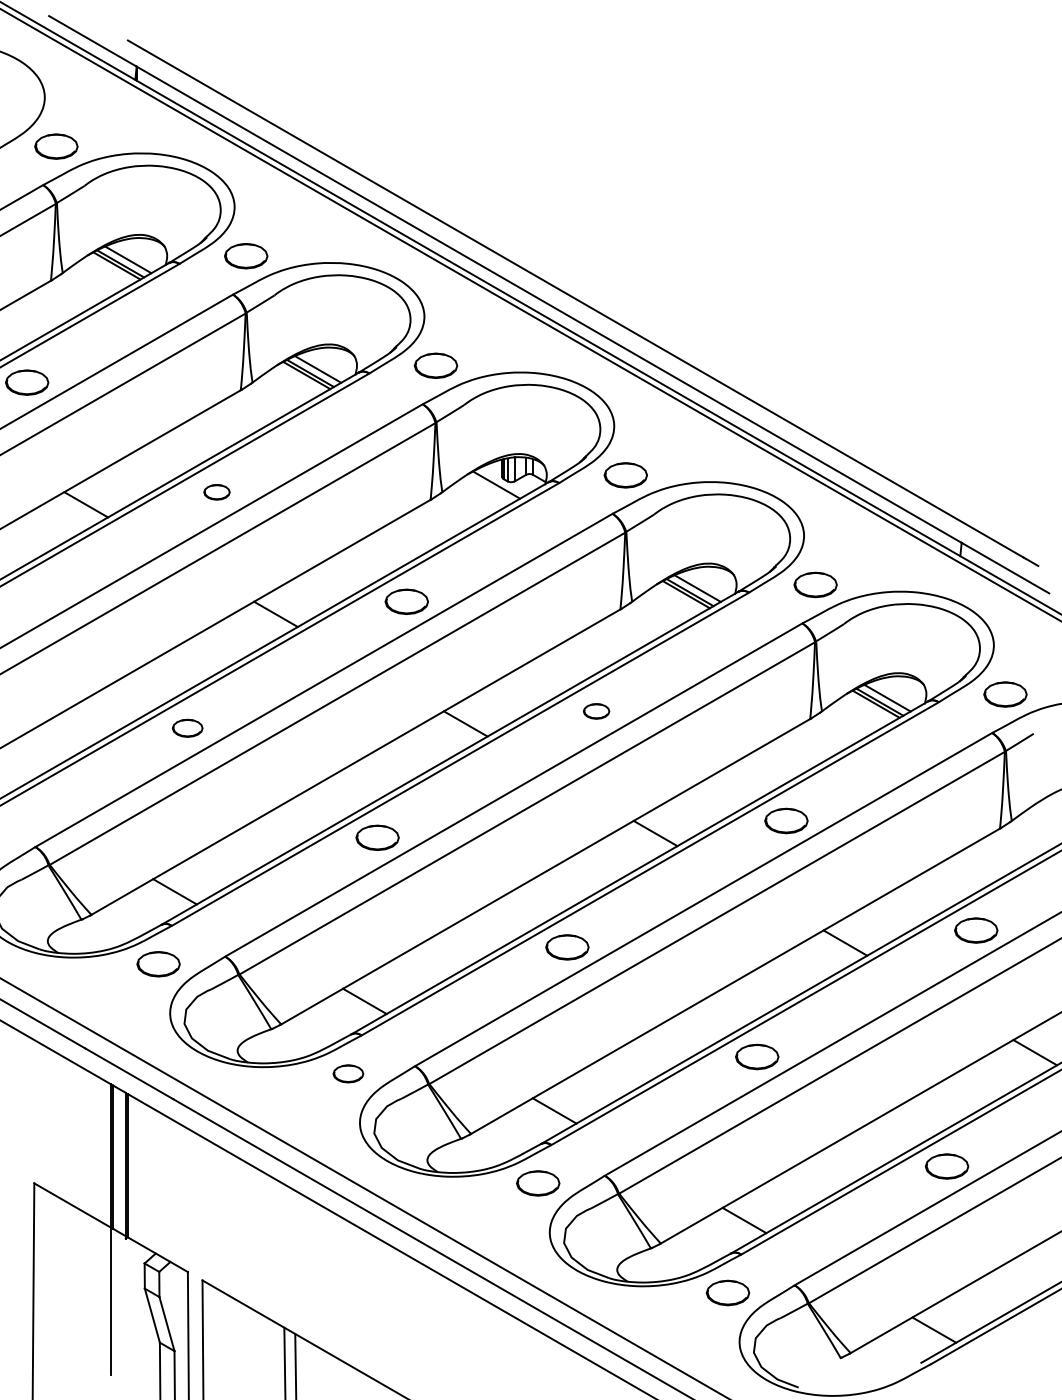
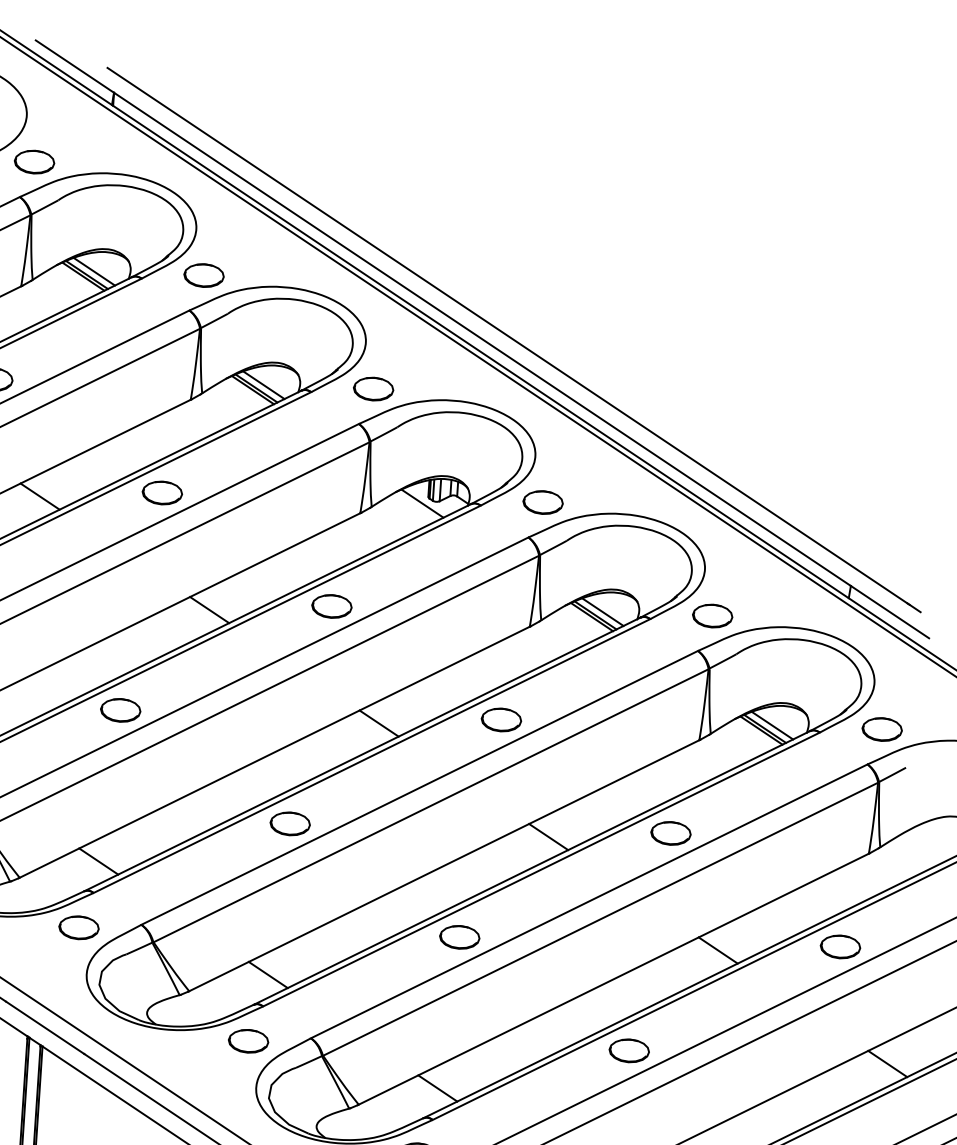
part: (216, 492) -> (161, 493), size x1.67
part: (596, 711) -> (501, 720), size x1.67
part: (187, 728) -> (120, 710), size x1.43
part: (348, 1073) -> (248, 1040), size x1.43

